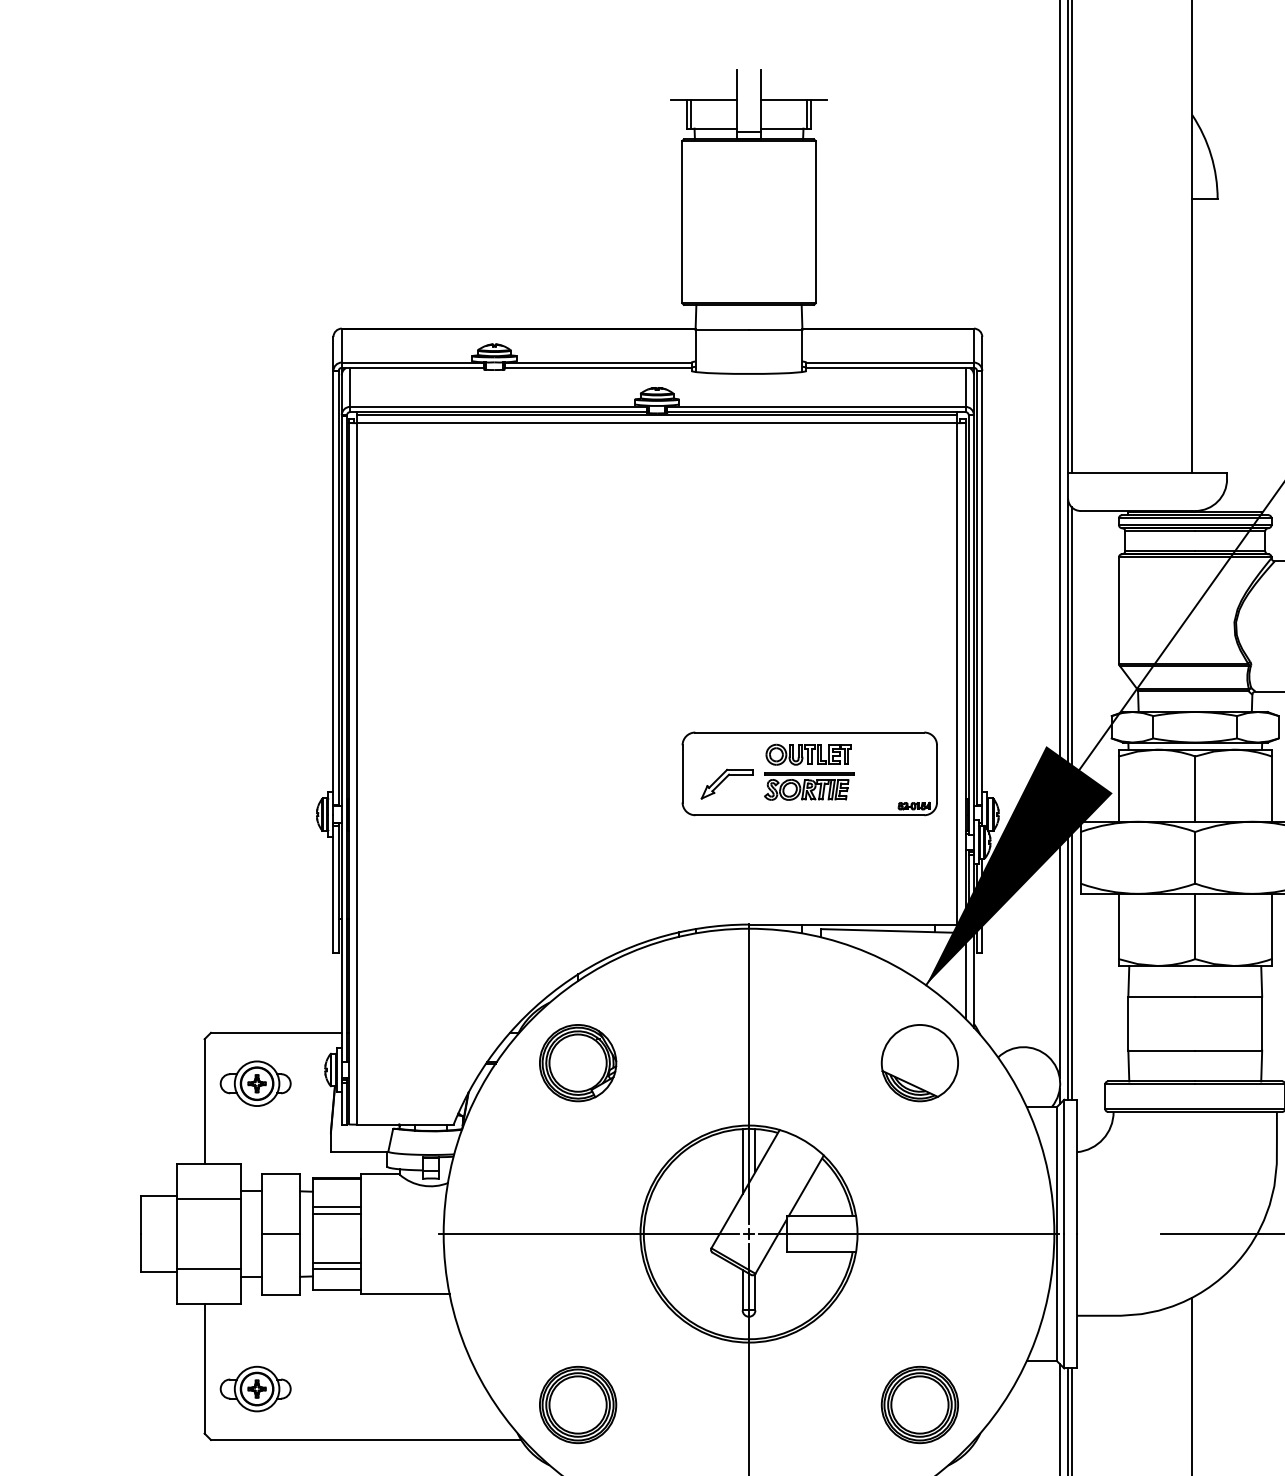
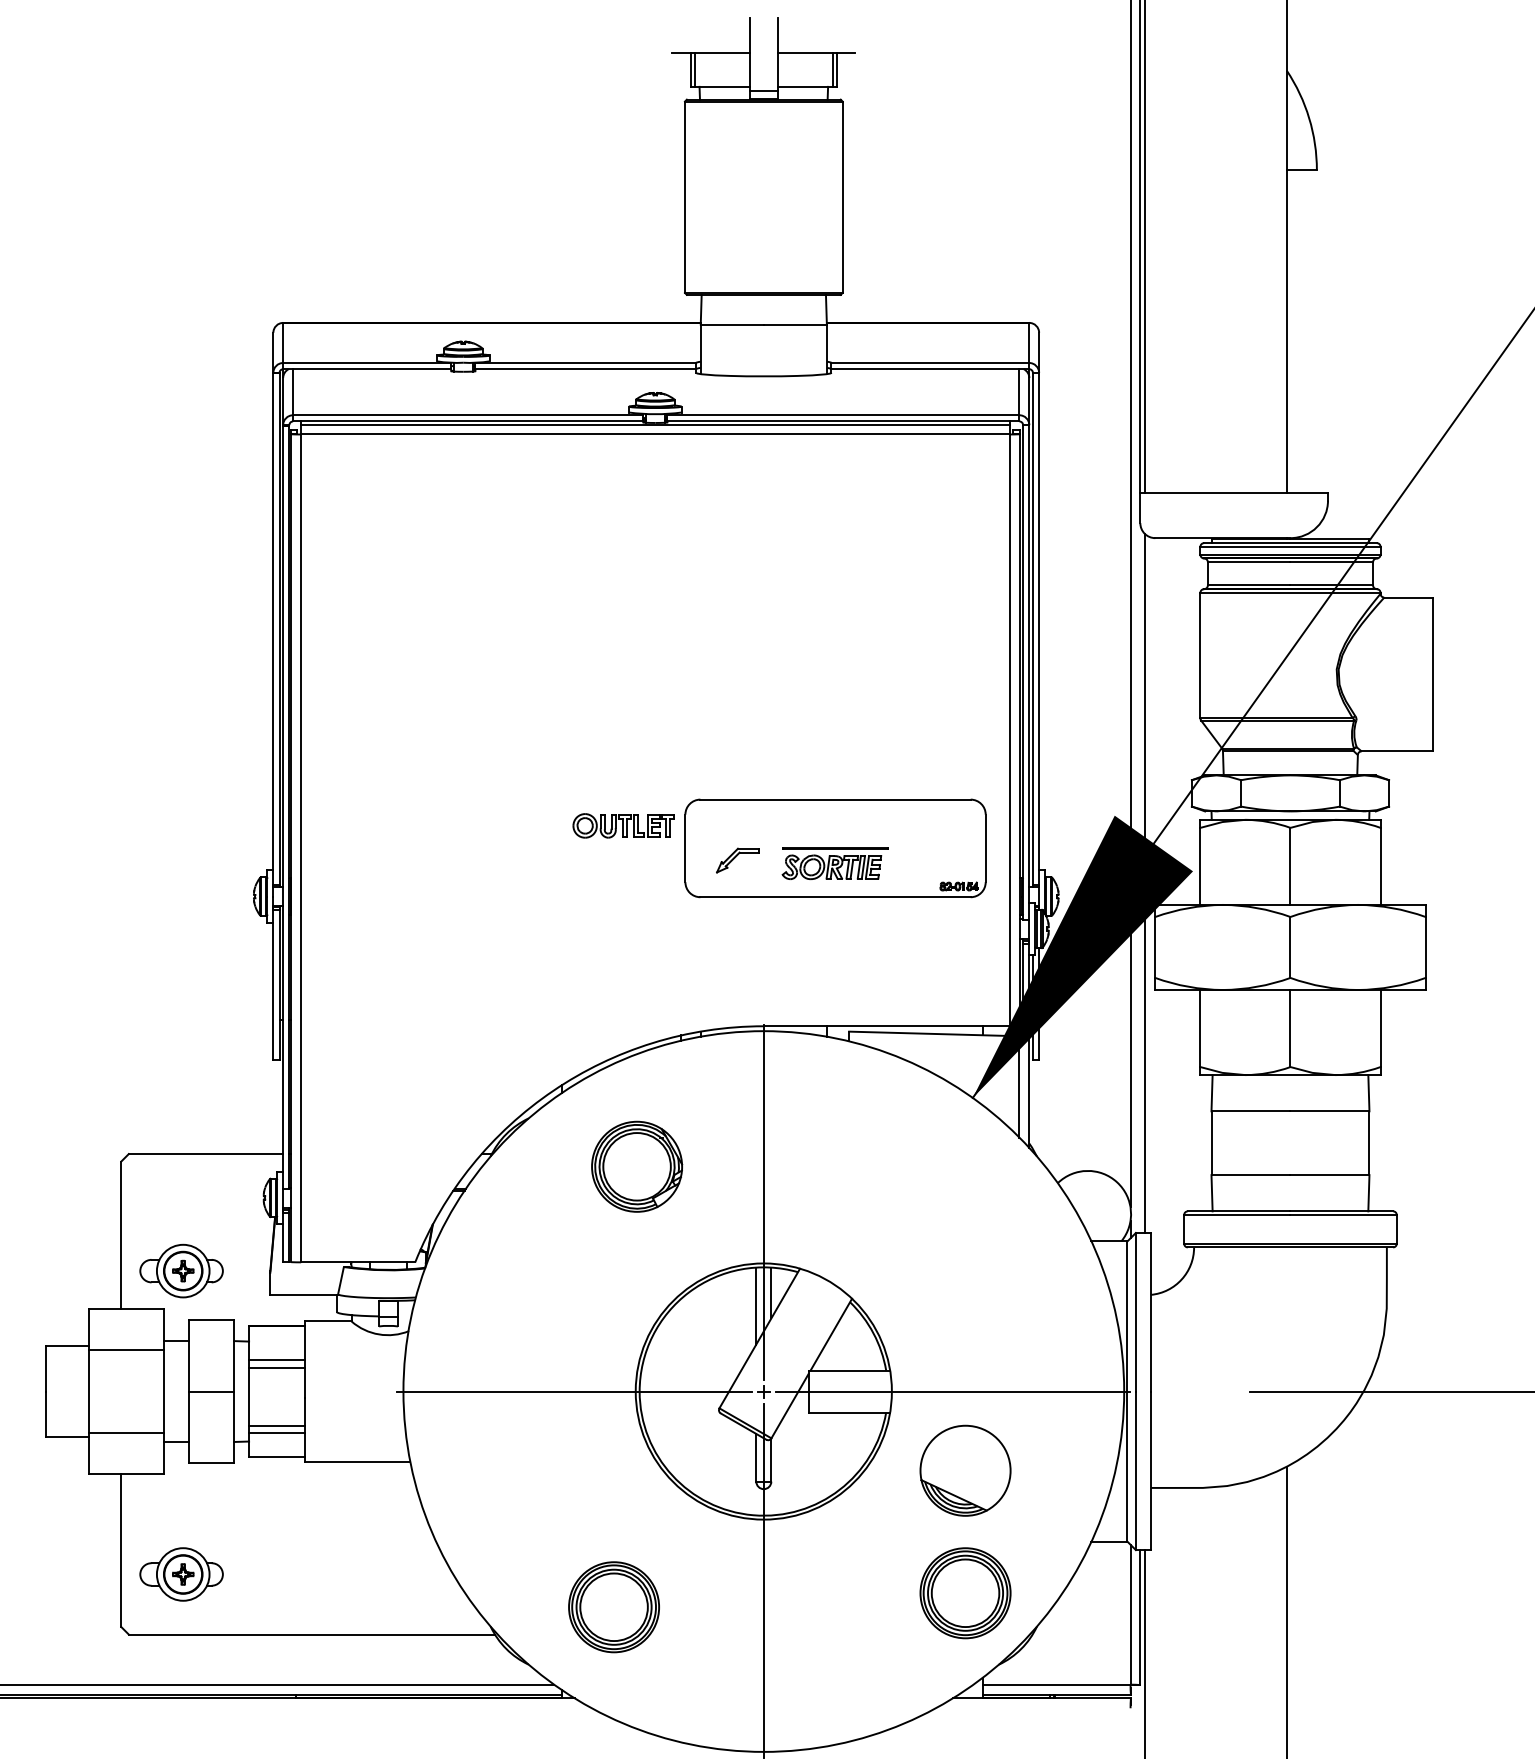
part: (808, 754) -> (623, 825), moved
part: (726, 784) -> (737, 860), size x0.7
line: (1068, 799) -> (1140, 878), removed
part: (578, 1062) -> (637, 1166), moved
part: (919, 1062) -> (965, 1470), moved
part: (255, 1083) -> (181, 1270), moved
part: (577, 1405) -> (613, 1607), moved

